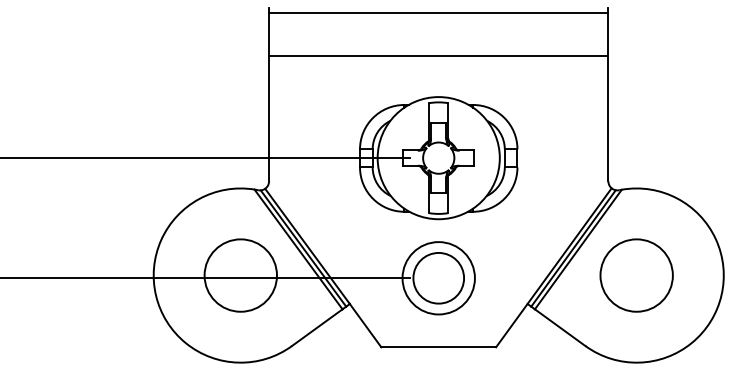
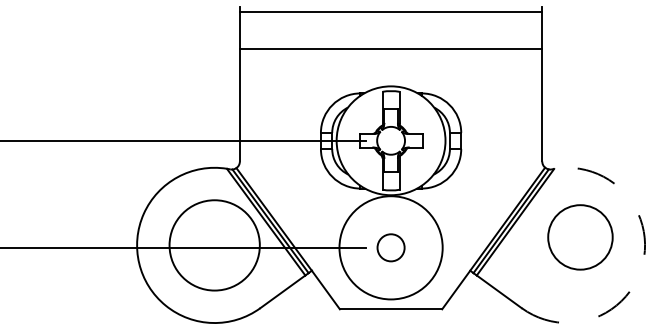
circle: (240, 275) -> (214, 245), size x1.4
circle: (636, 275) -> (580, 237), moved
circle: (438, 277) -> (390, 247), size x0.6
circle: (438, 277) -> (390, 247), size x1.6
arc: (722, 294) -> (643, 262), solid -> dashed

